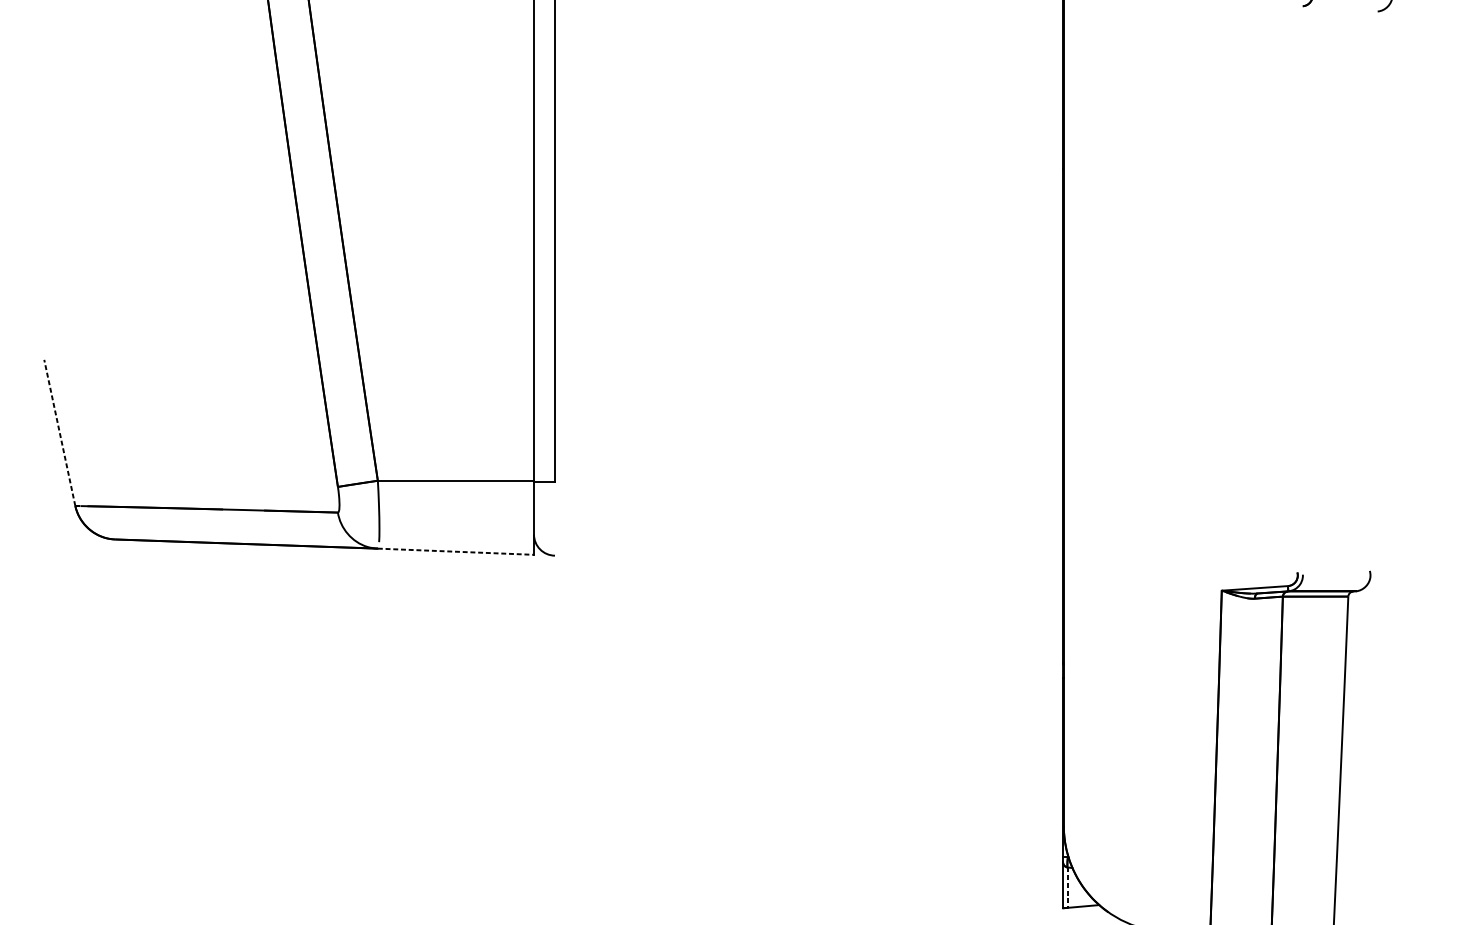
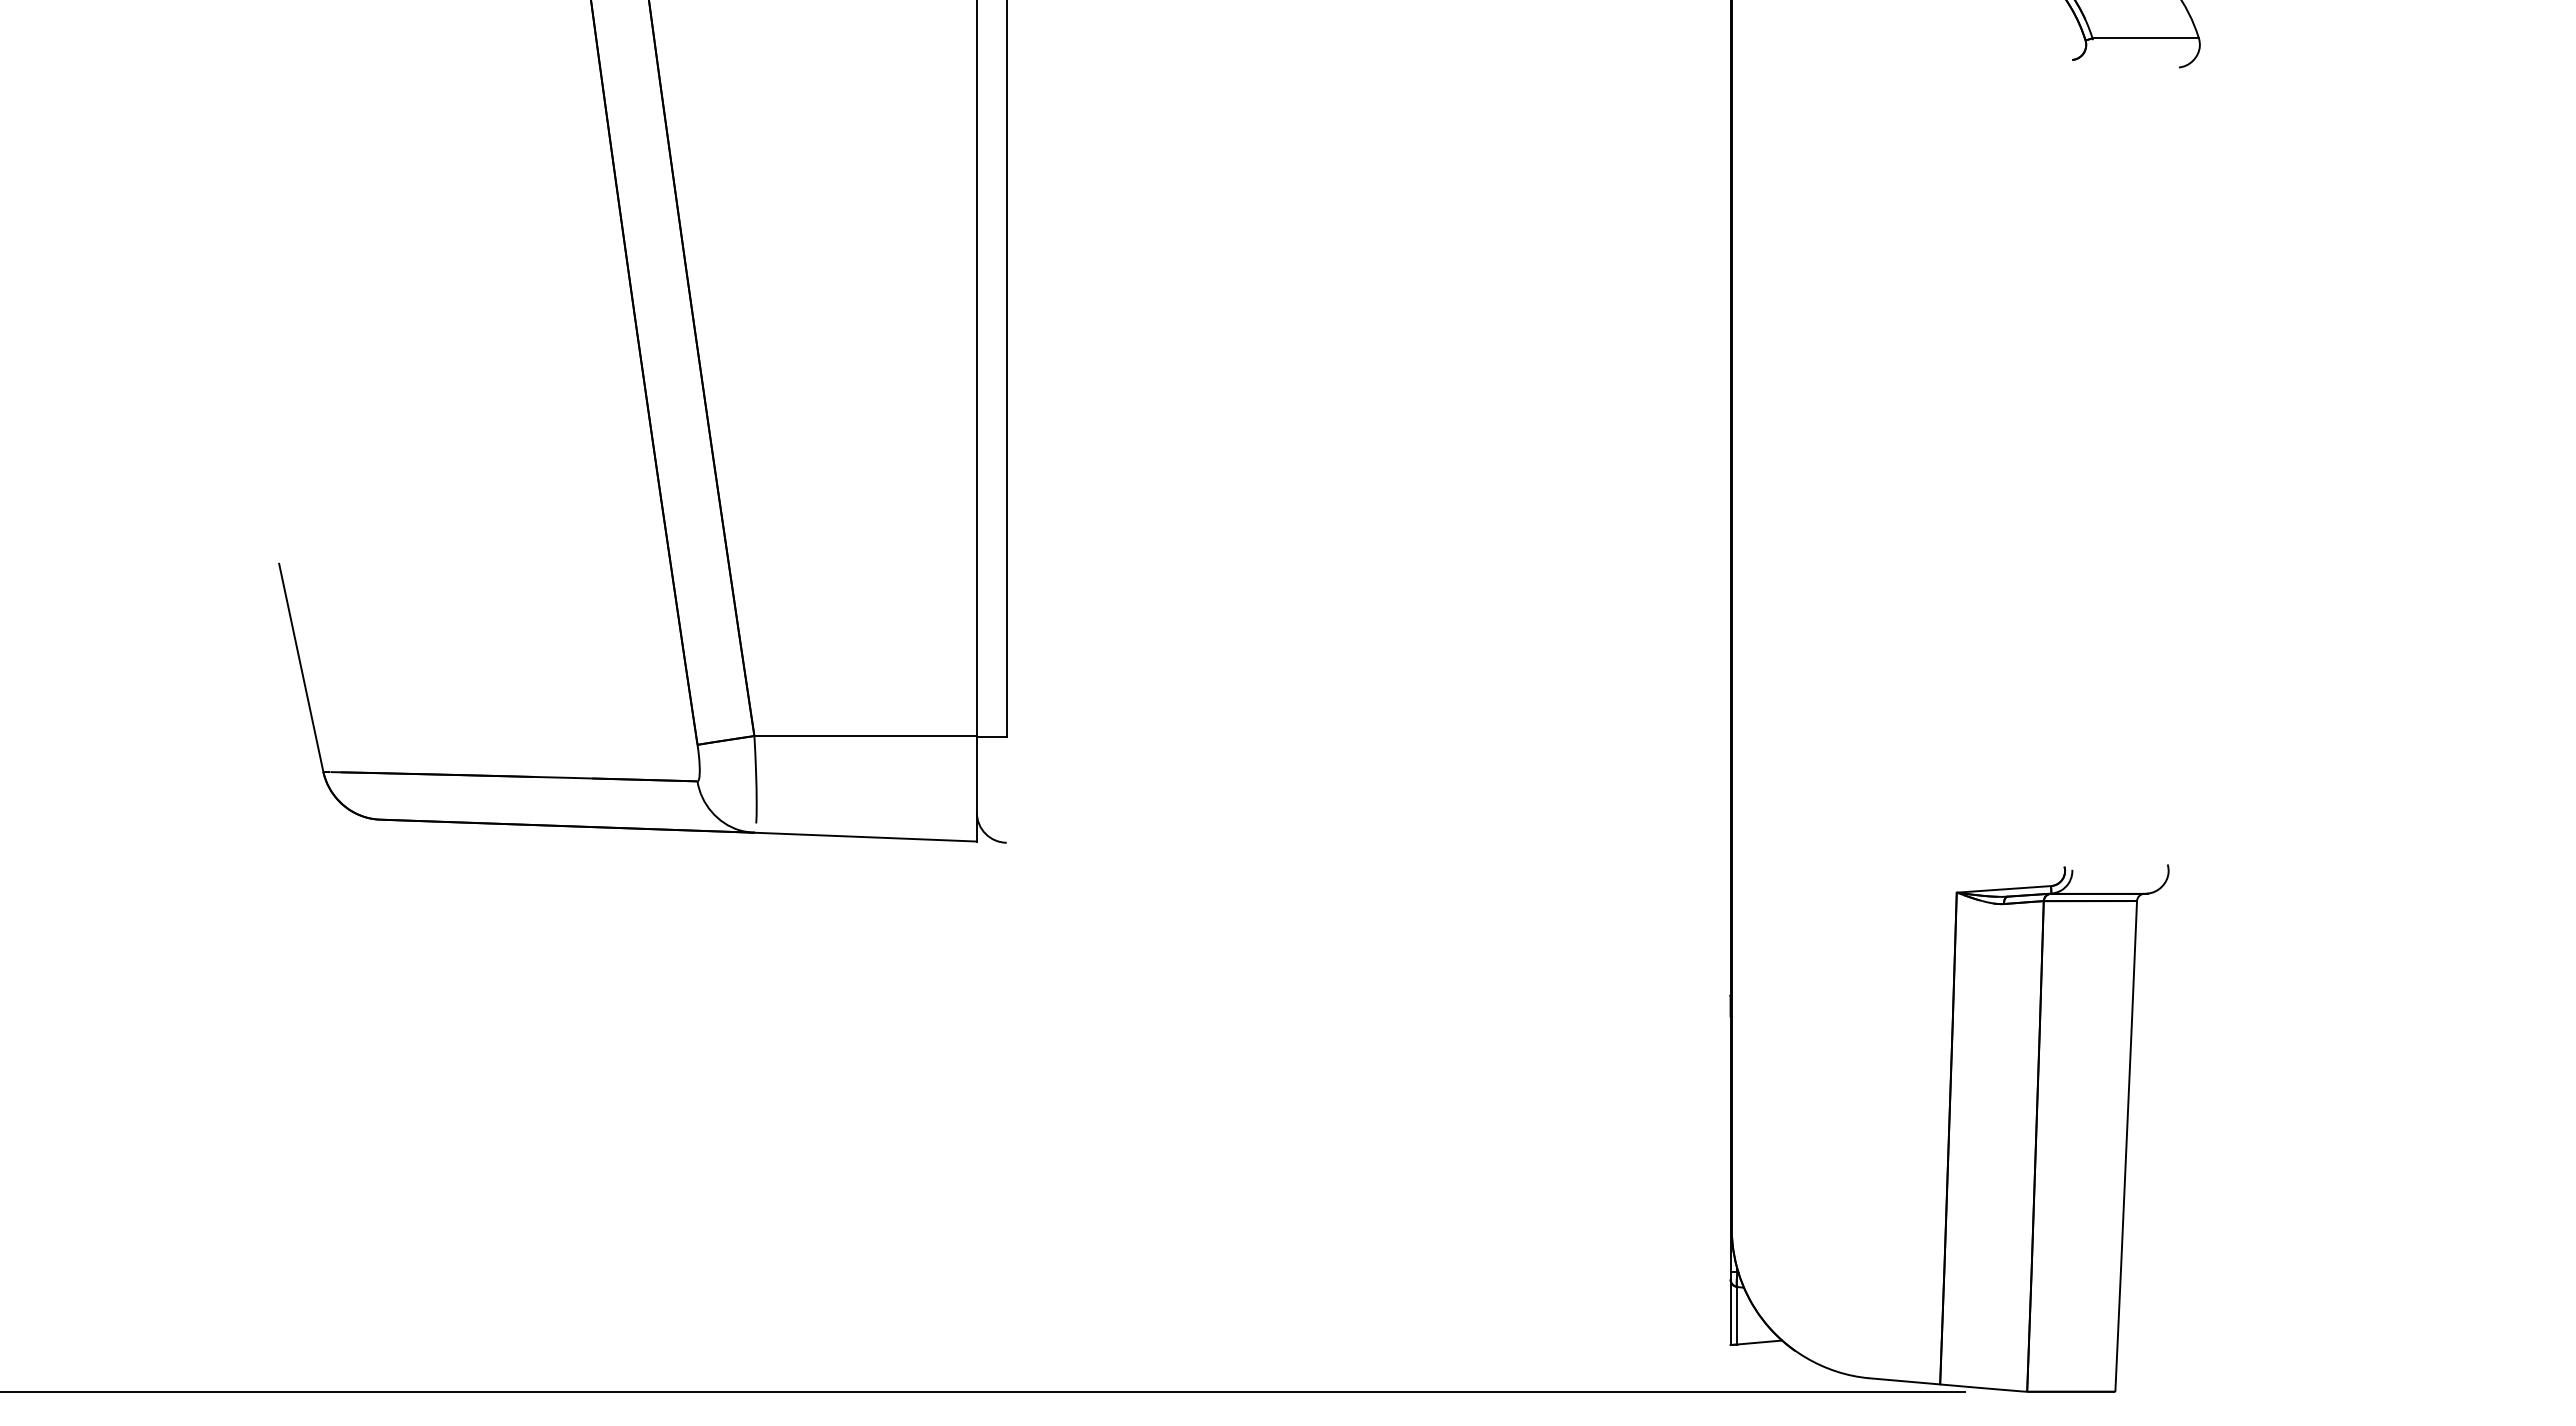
line: (59, 432) -> (301, 667), dashed -> solid
line: (456, 551) -> (866, 837), dashed -> solid
line: (1067, 887) -> (1737, 1315), dashed -> solid

